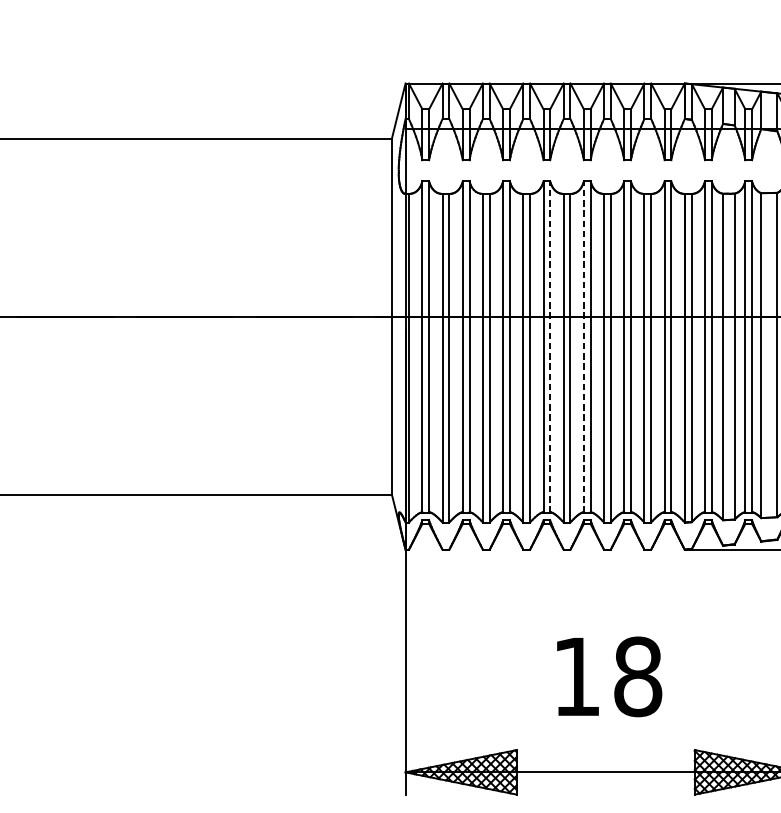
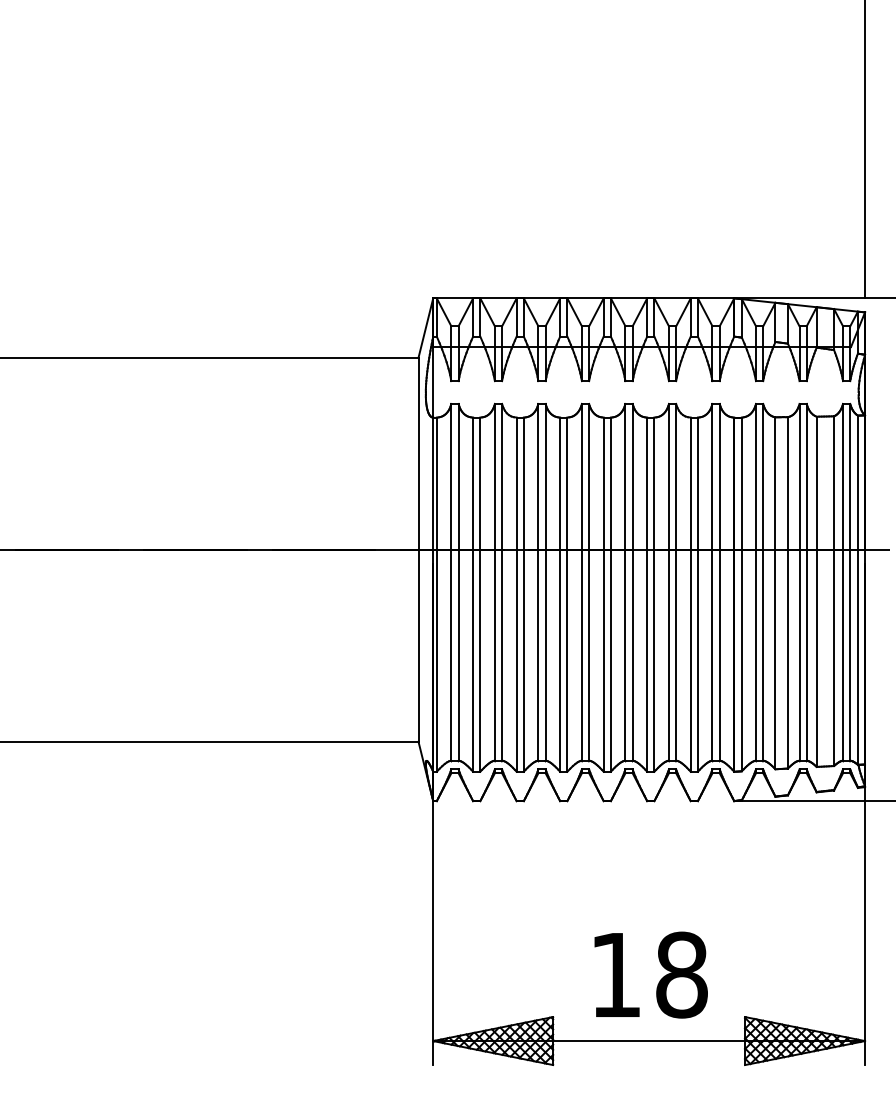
line: (550, 347) -> (589, 582), dashed -> solid
line: (583, 347) -> (625, 582), dashed -> solid
text: (608, 676) -> (650, 974), moved

